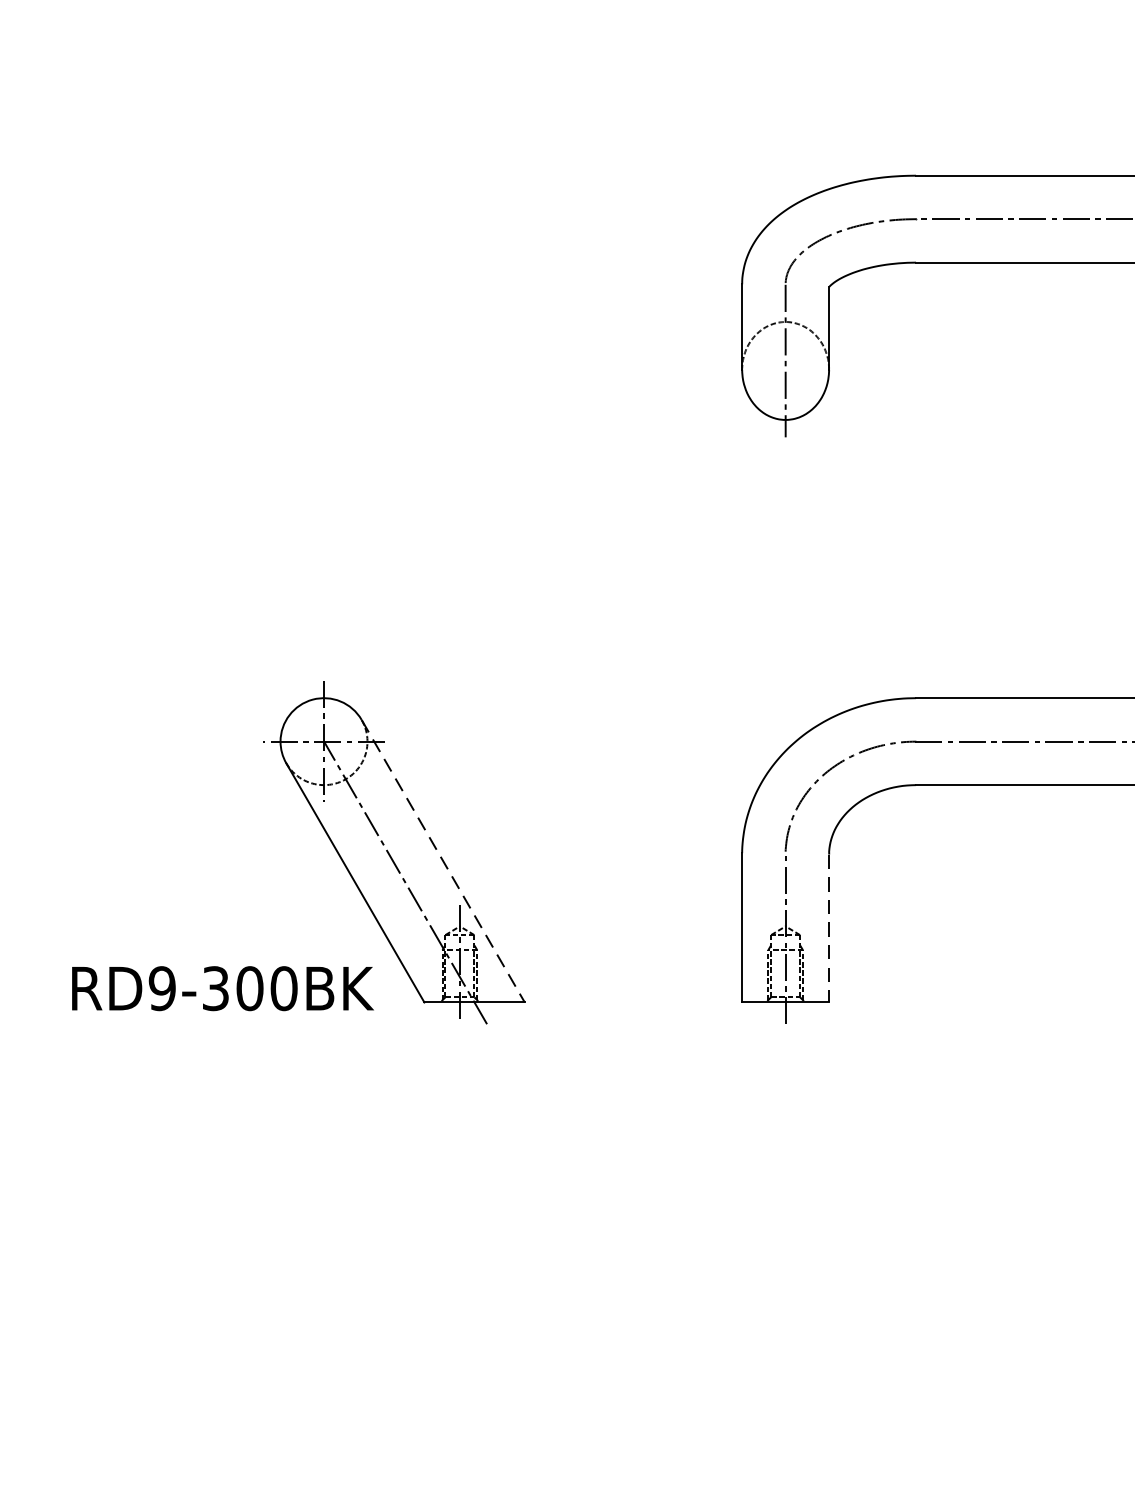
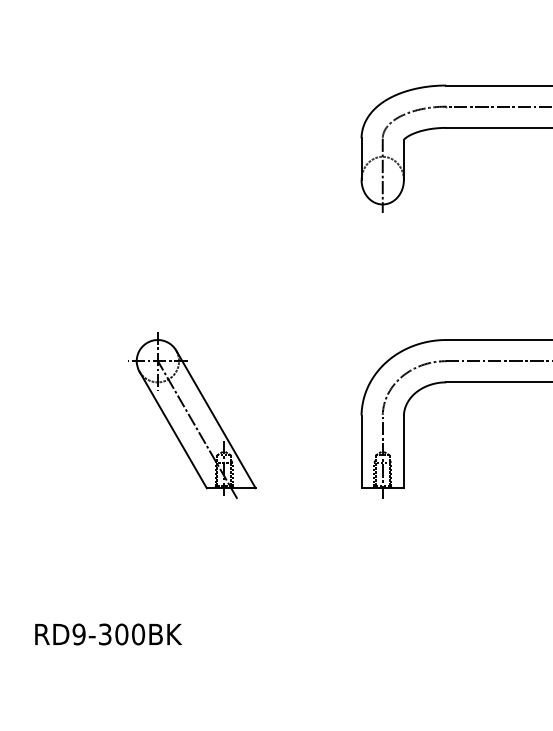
line: (444, 861) -> (216, 419), dashed -> solid
line: (828, 929) -> (403, 452), dashed -> solid
text: (222, 988) -> (108, 634), moved

